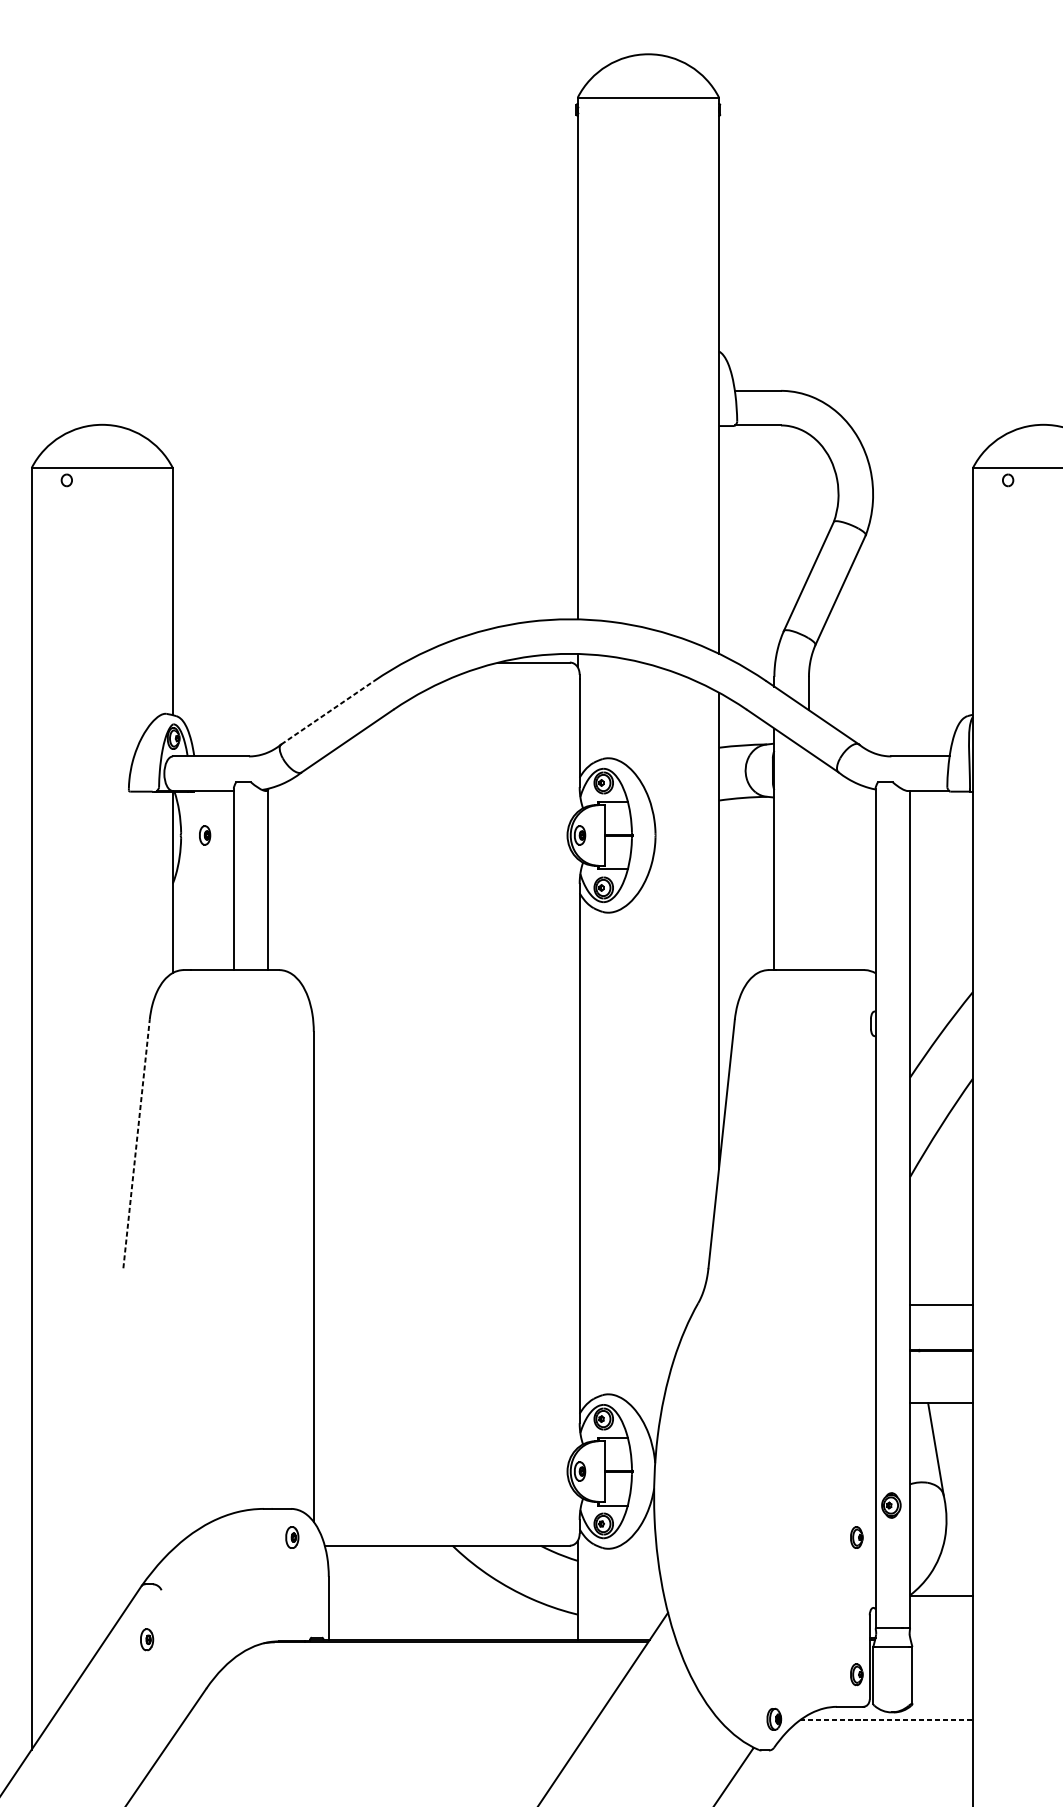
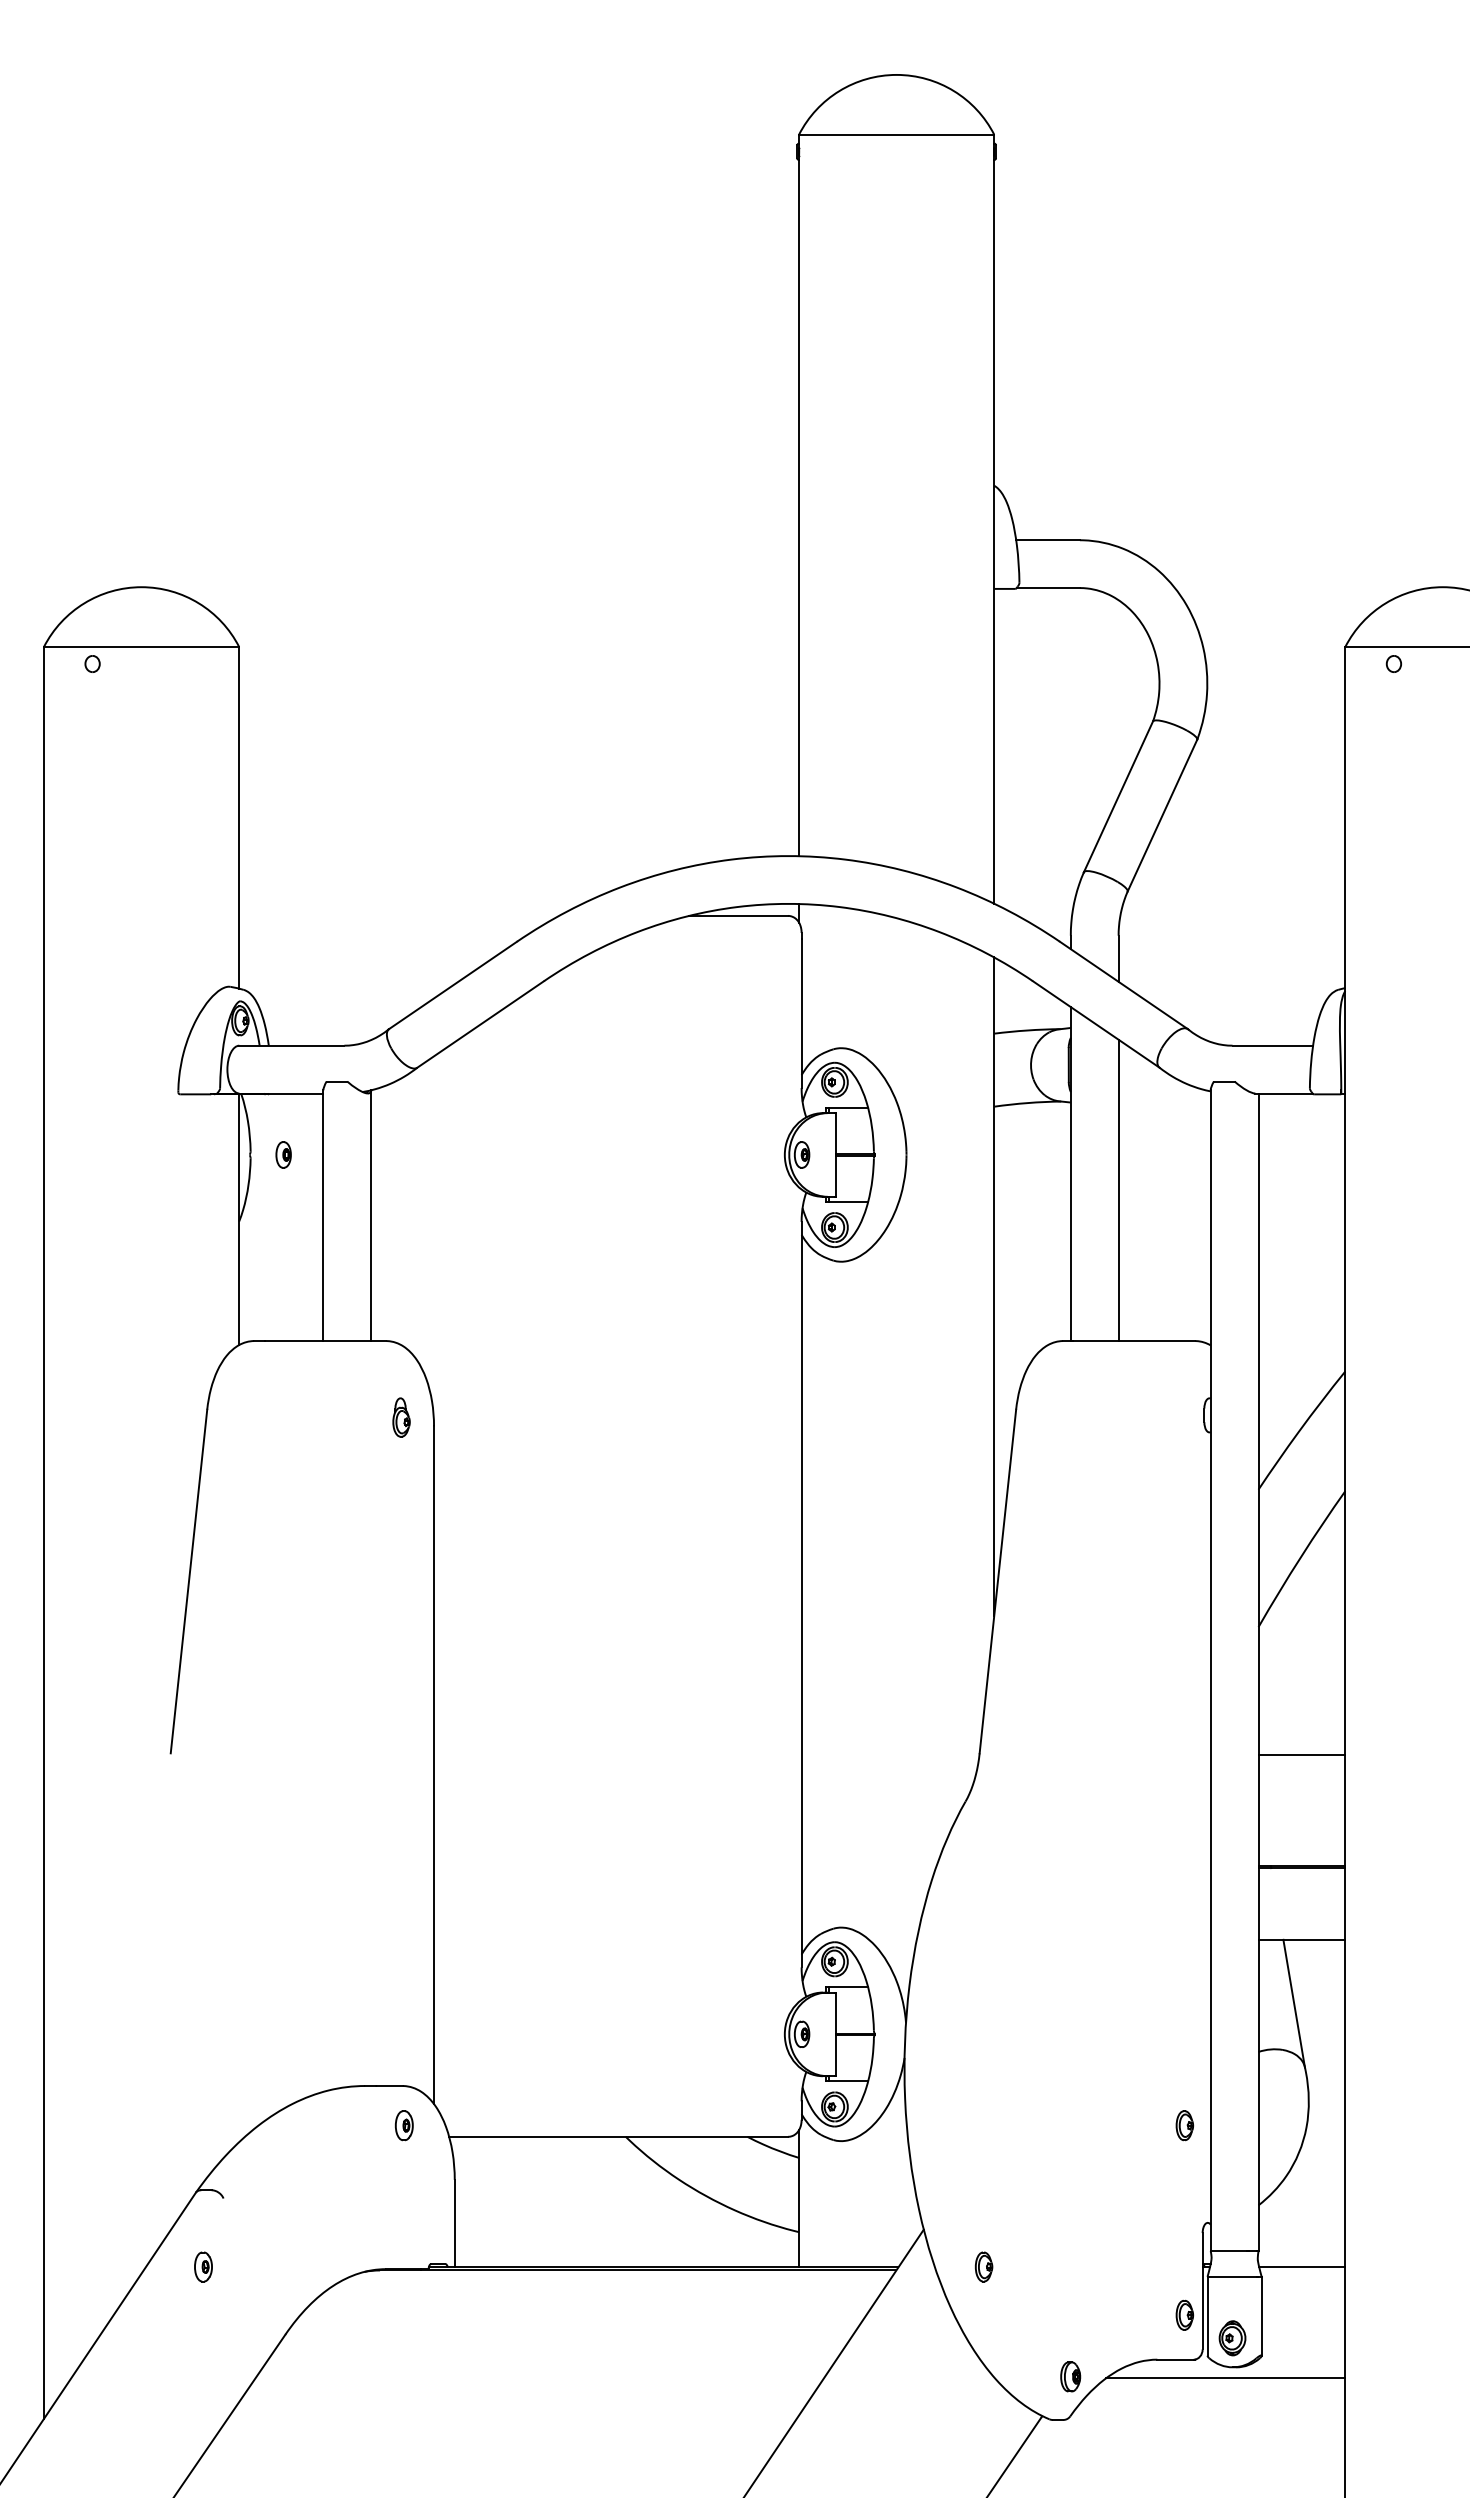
line: (327, 712) -> (453, 985), dashed -> solid
line: (808, 861) -> (1118, 1190), added
part: (290, 1025) -> (401, 1417), added
line: (136, 1143) -> (189, 1581), dashed -> solid
line: (941, 1305) -> (1301, 1755), moved
part: (891, 1505) -> (1232, 2338), moved
line: (941, 1596) -> (1302, 2267), moved
part: (711, 1639) -> (983, 2266), added
line: (886, 1720) -> (1225, 2378), dashed -> solid

